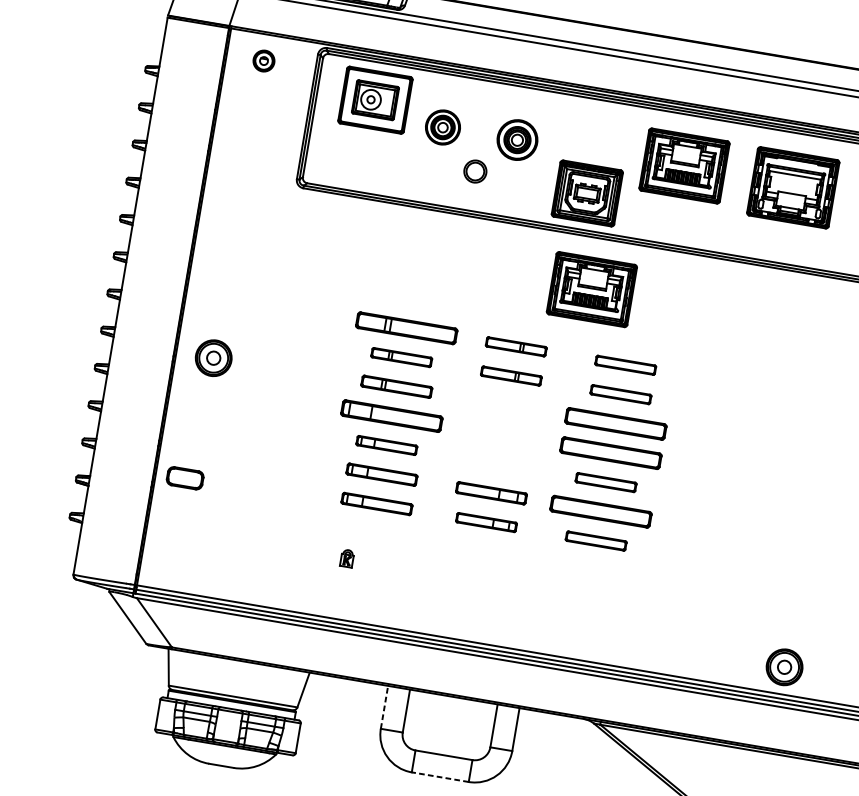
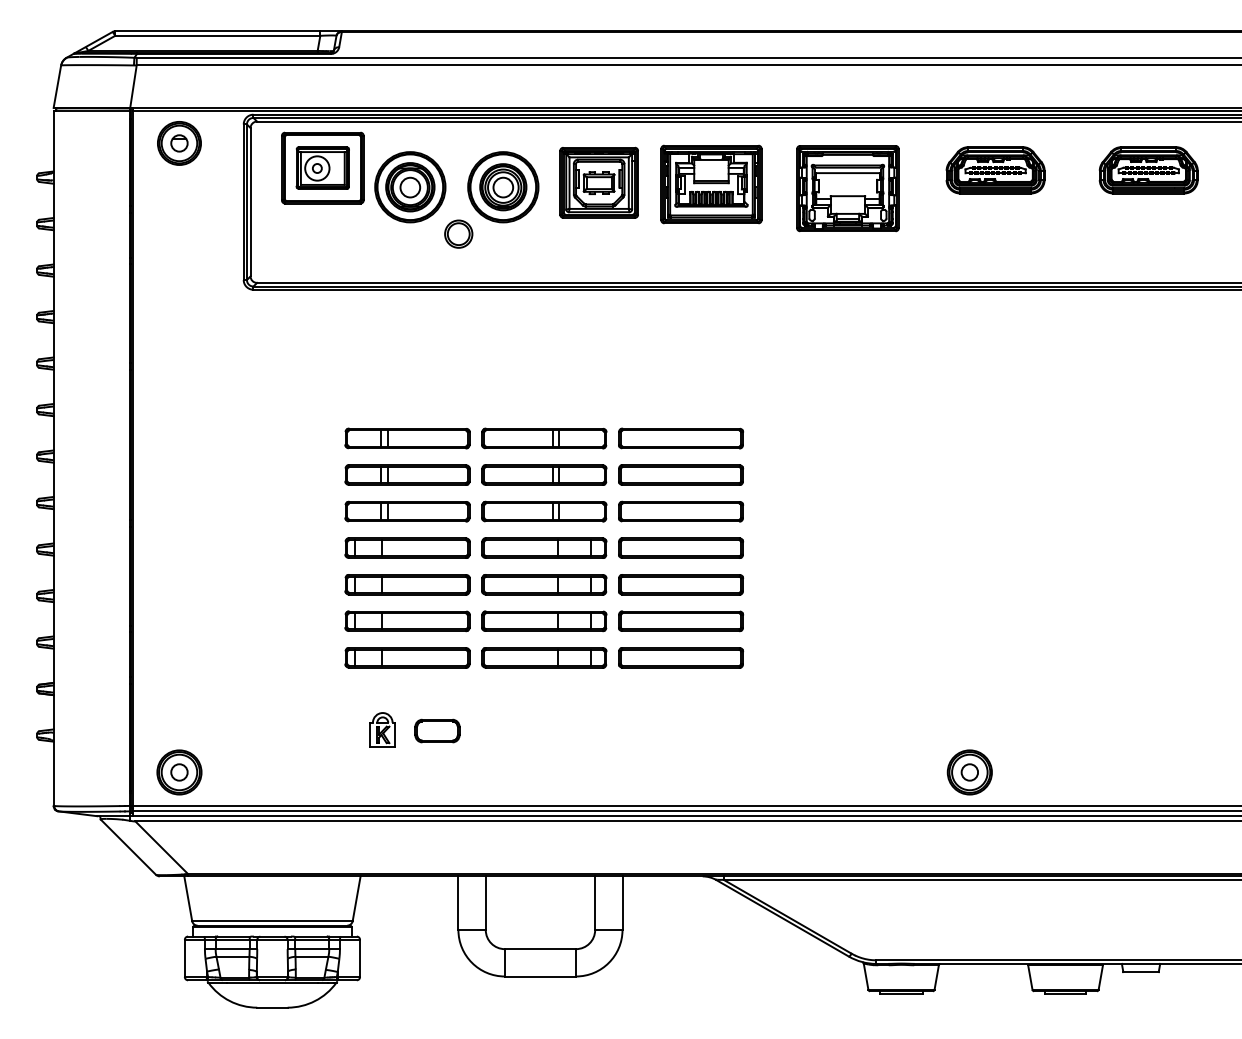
part: (264, 61) -> (179, 143), size x1.67
part: (443, 127) -> (410, 187), size x1.67
part: (517, 140) -> (503, 187), size x1.43
part: (586, 193) -> (598, 182), moved
part: (591, 289) -> (624, 353), removed
part: (516, 346) -> (544, 438), size x1.67
part: (401, 357) -> (407, 474), size x1.67
part: (213, 358) -> (179, 772), moved
part: (625, 365) -> (680, 438), size x1.67
part: (511, 375) -> (544, 474), size x1.67
part: (396, 386) -> (407, 511), size x1.43
part: (621, 394) -> (681, 474), size x1.67
part: (506, 405) -> (544, 511), added
part: (501, 434) -> (544, 547), added
part: (386, 445) -> (407, 584), size x1.67
part: (496, 463) -> (544, 584), added
part: (381, 474) -> (407, 621), size x1.43
part: (185, 477) -> (437, 730), moved
part: (606, 482) -> (681, 584), size x1.67
part: (491, 493) -> (544, 621), size x1.43
part: (376, 503) -> (407, 657), size x1.43
part: (486, 522) -> (544, 657), size x1.67
part: (596, 540) -> (681, 657), size x1.67
part: (347, 557) -> (382, 729), size x1.67
part: (784, 667) -> (969, 772), moved
line: (384, 707) -> (458, 903), dashed -> solid
line: (440, 777) -> (540, 976), dashed -> solid

